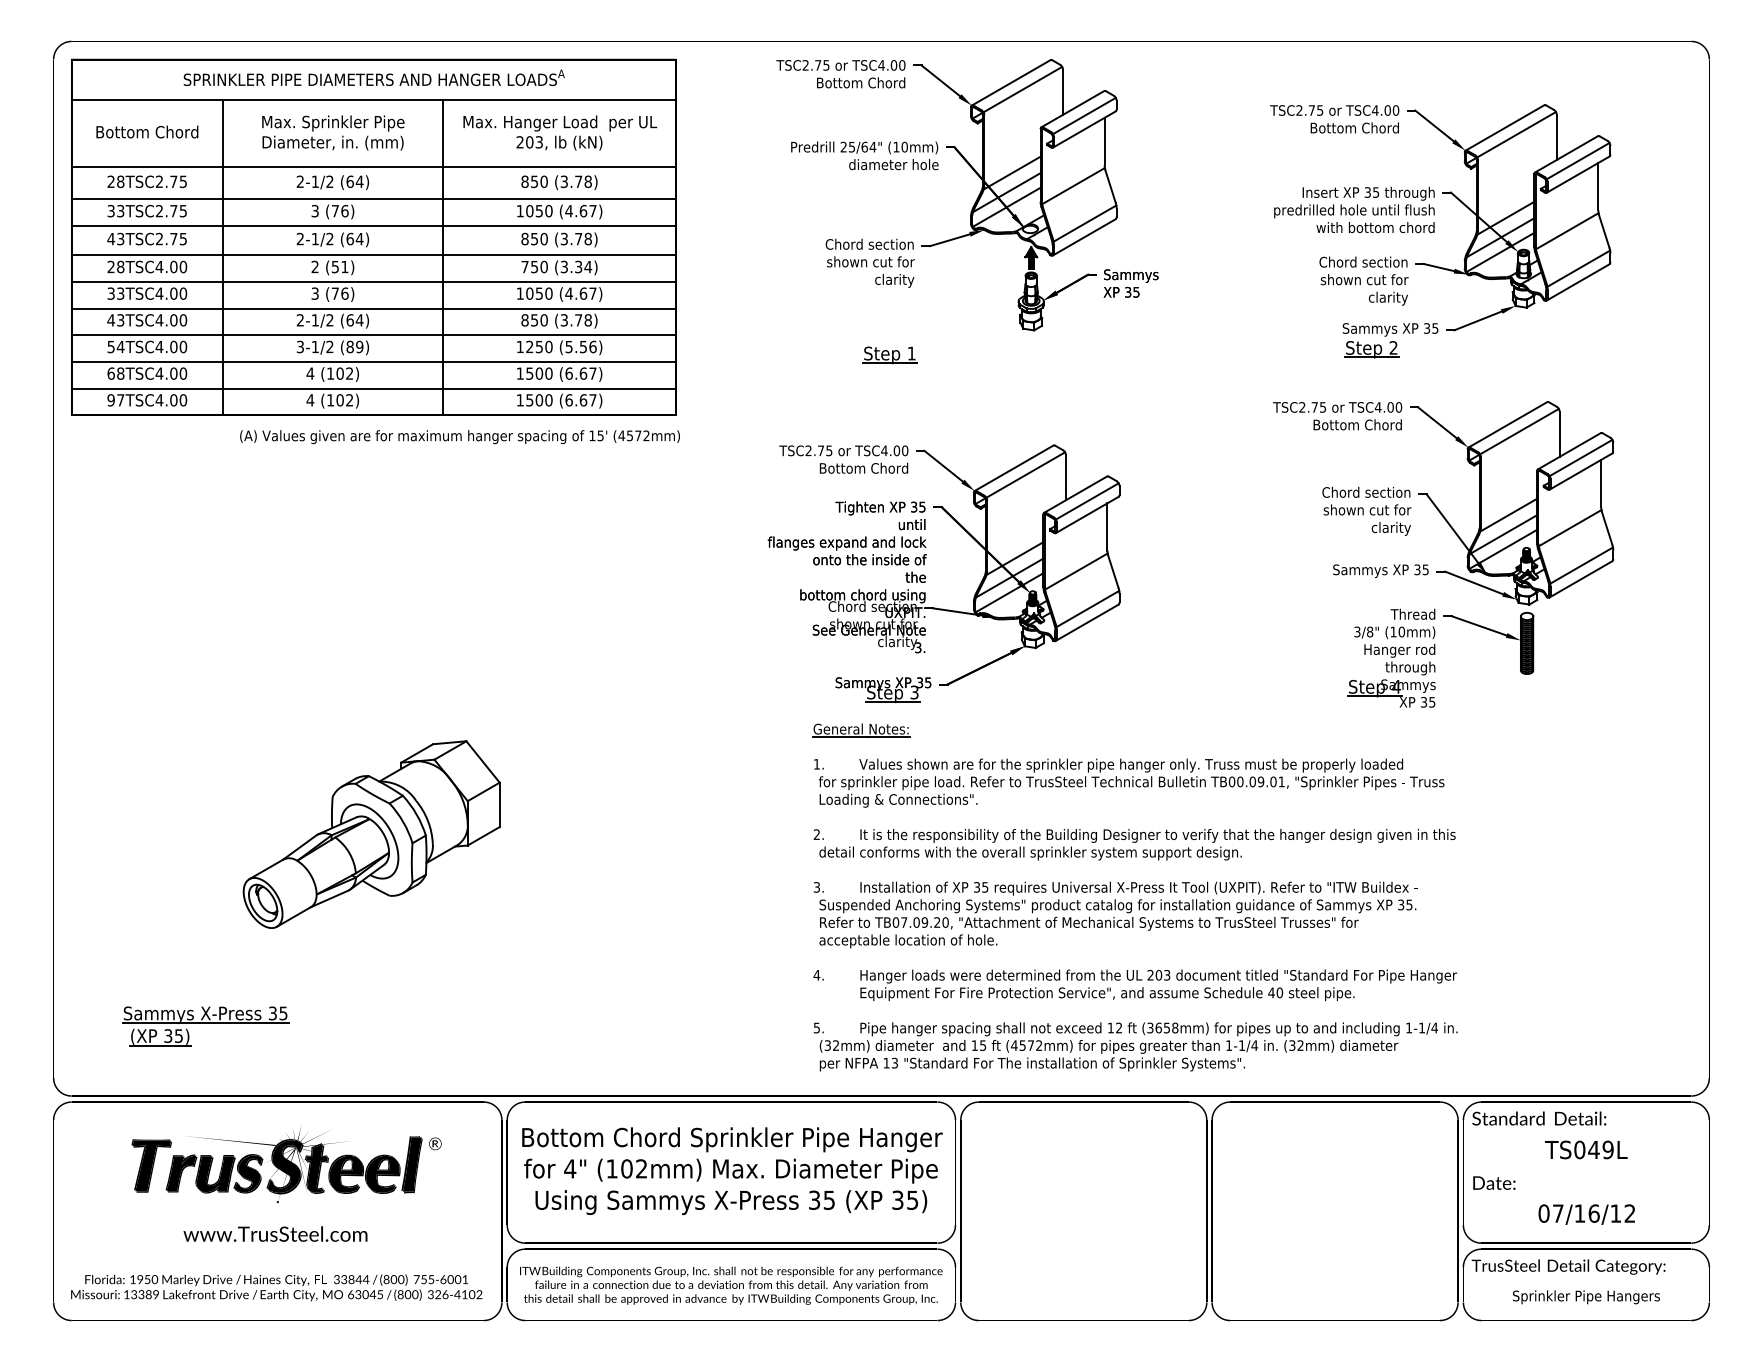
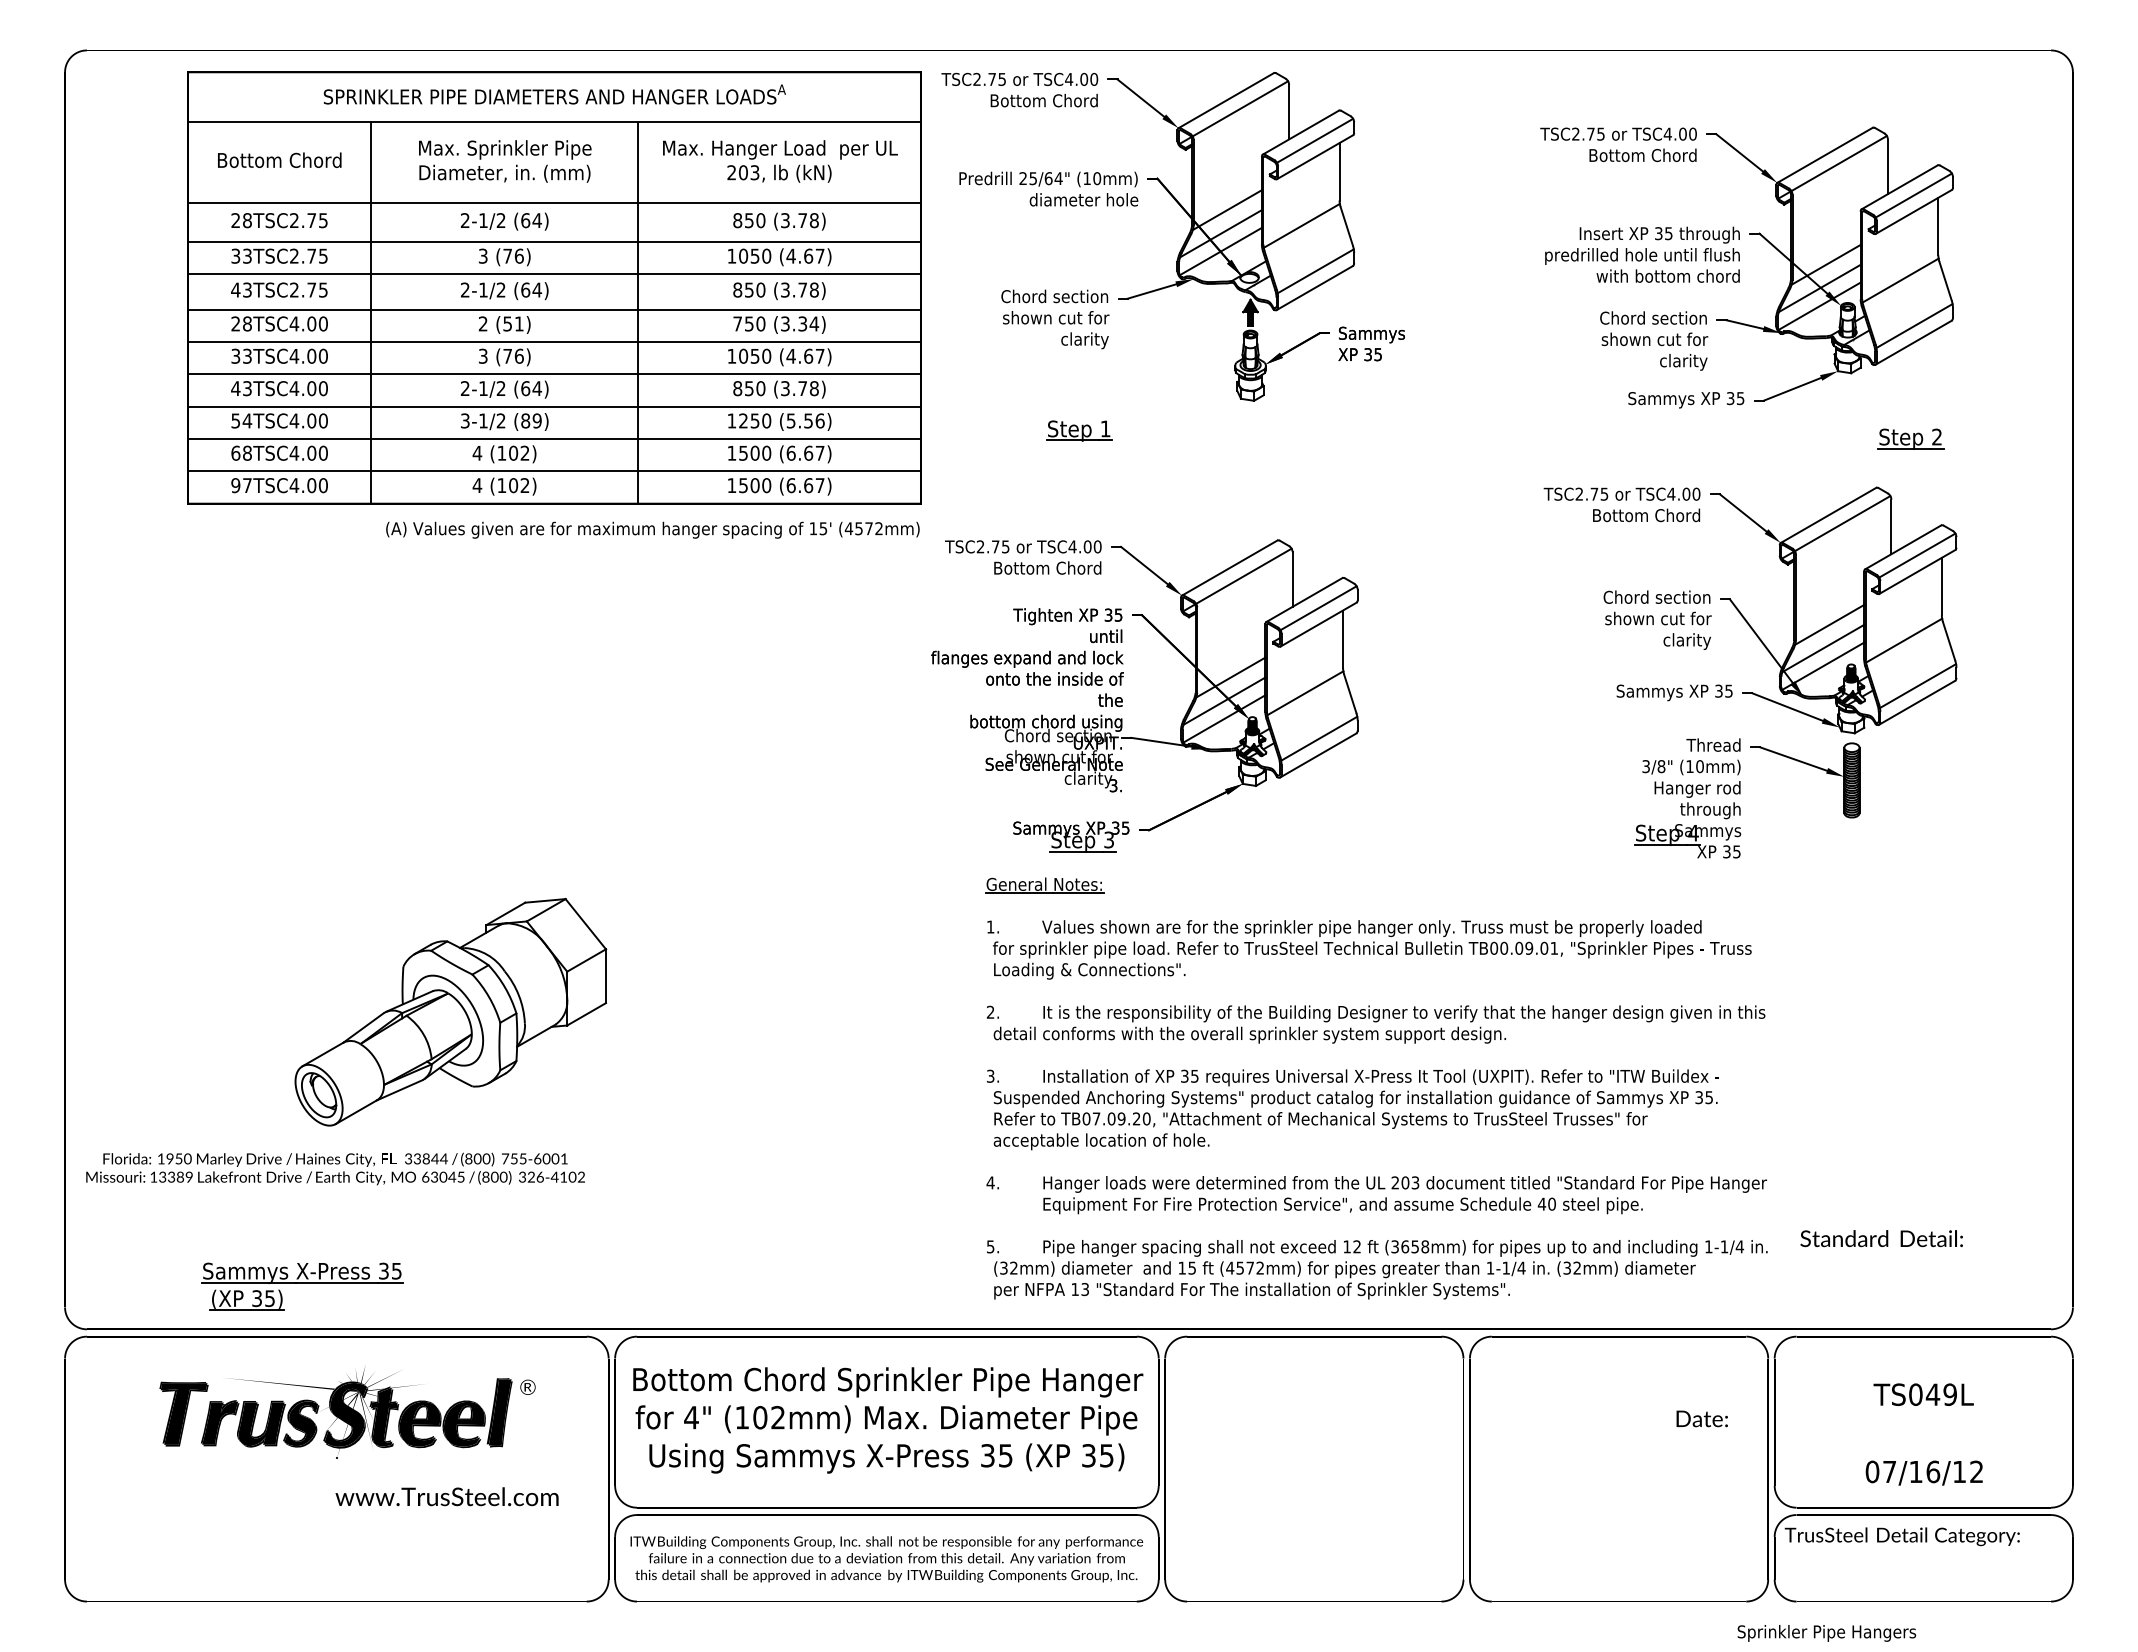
part: (373, 236) -> (554, 287), moved
part: (1371, 349) -> (1910, 438), moved
text: (459, 436) -> (652, 529), moved
part: (205, 1026) -> (302, 1286), moved
text: (1539, 1118) -> (1881, 1238), moved
text: (1493, 1182) -> (1701, 1418), moved
text: (275, 1233) -> (446, 1496), moved
text: (276, 1287) -> (335, 1168), moved
text: (1586, 1297) -> (1826, 1633), moved

